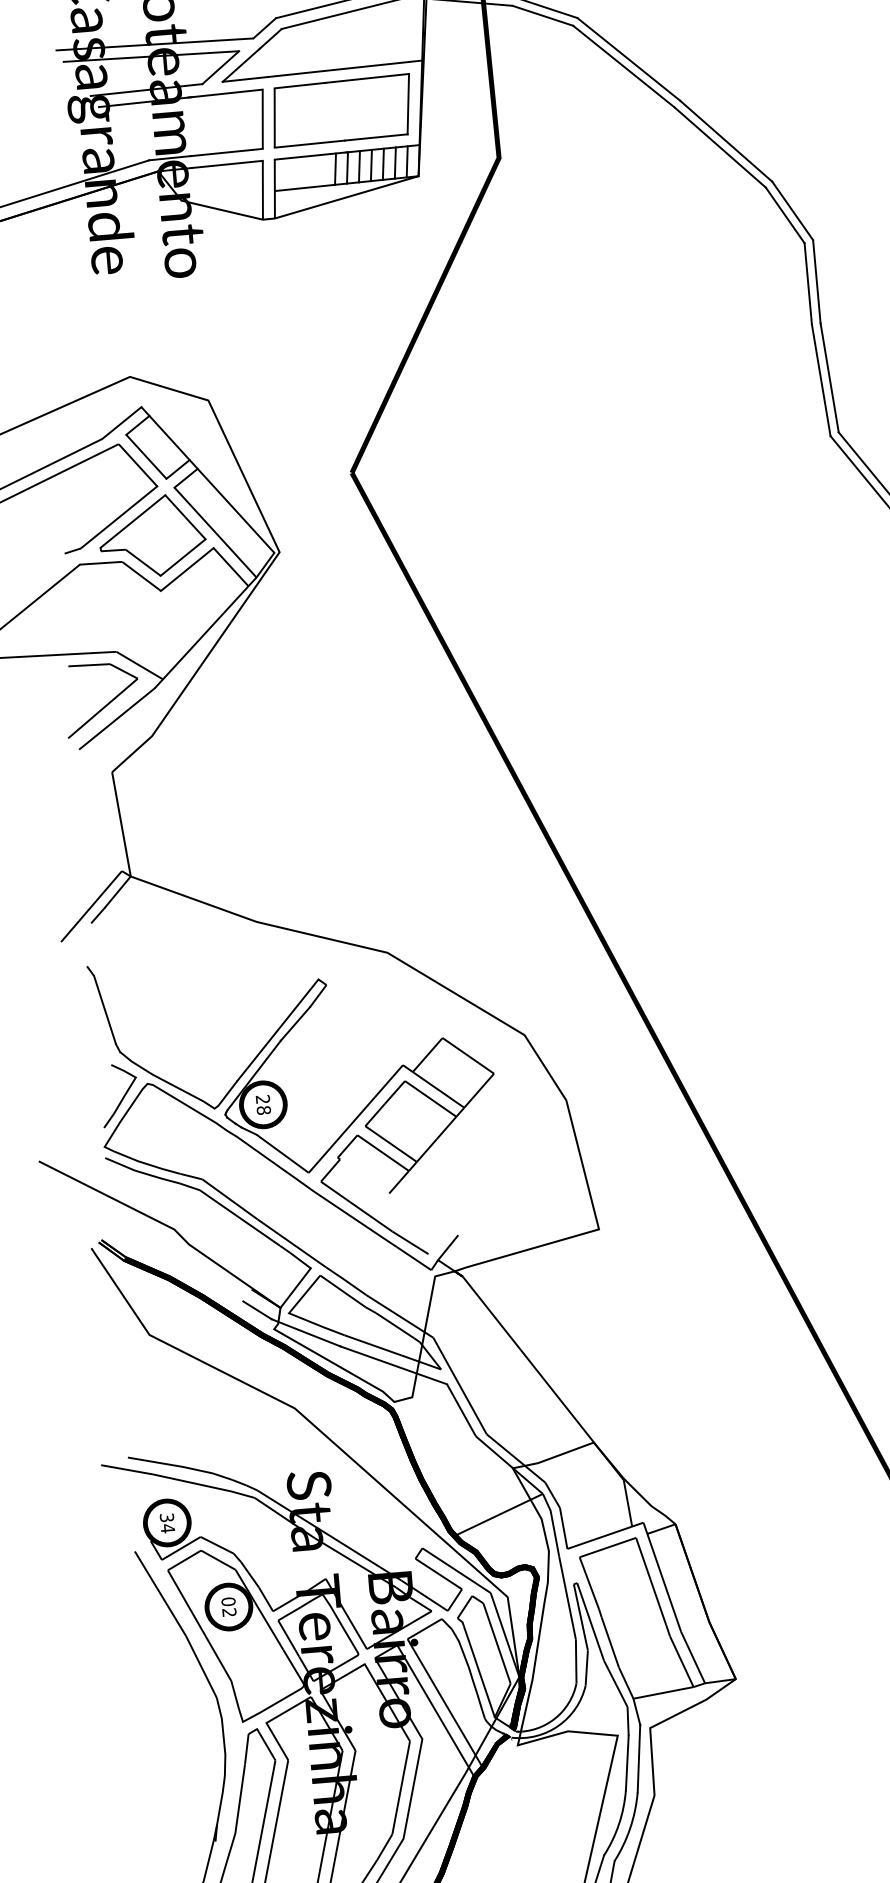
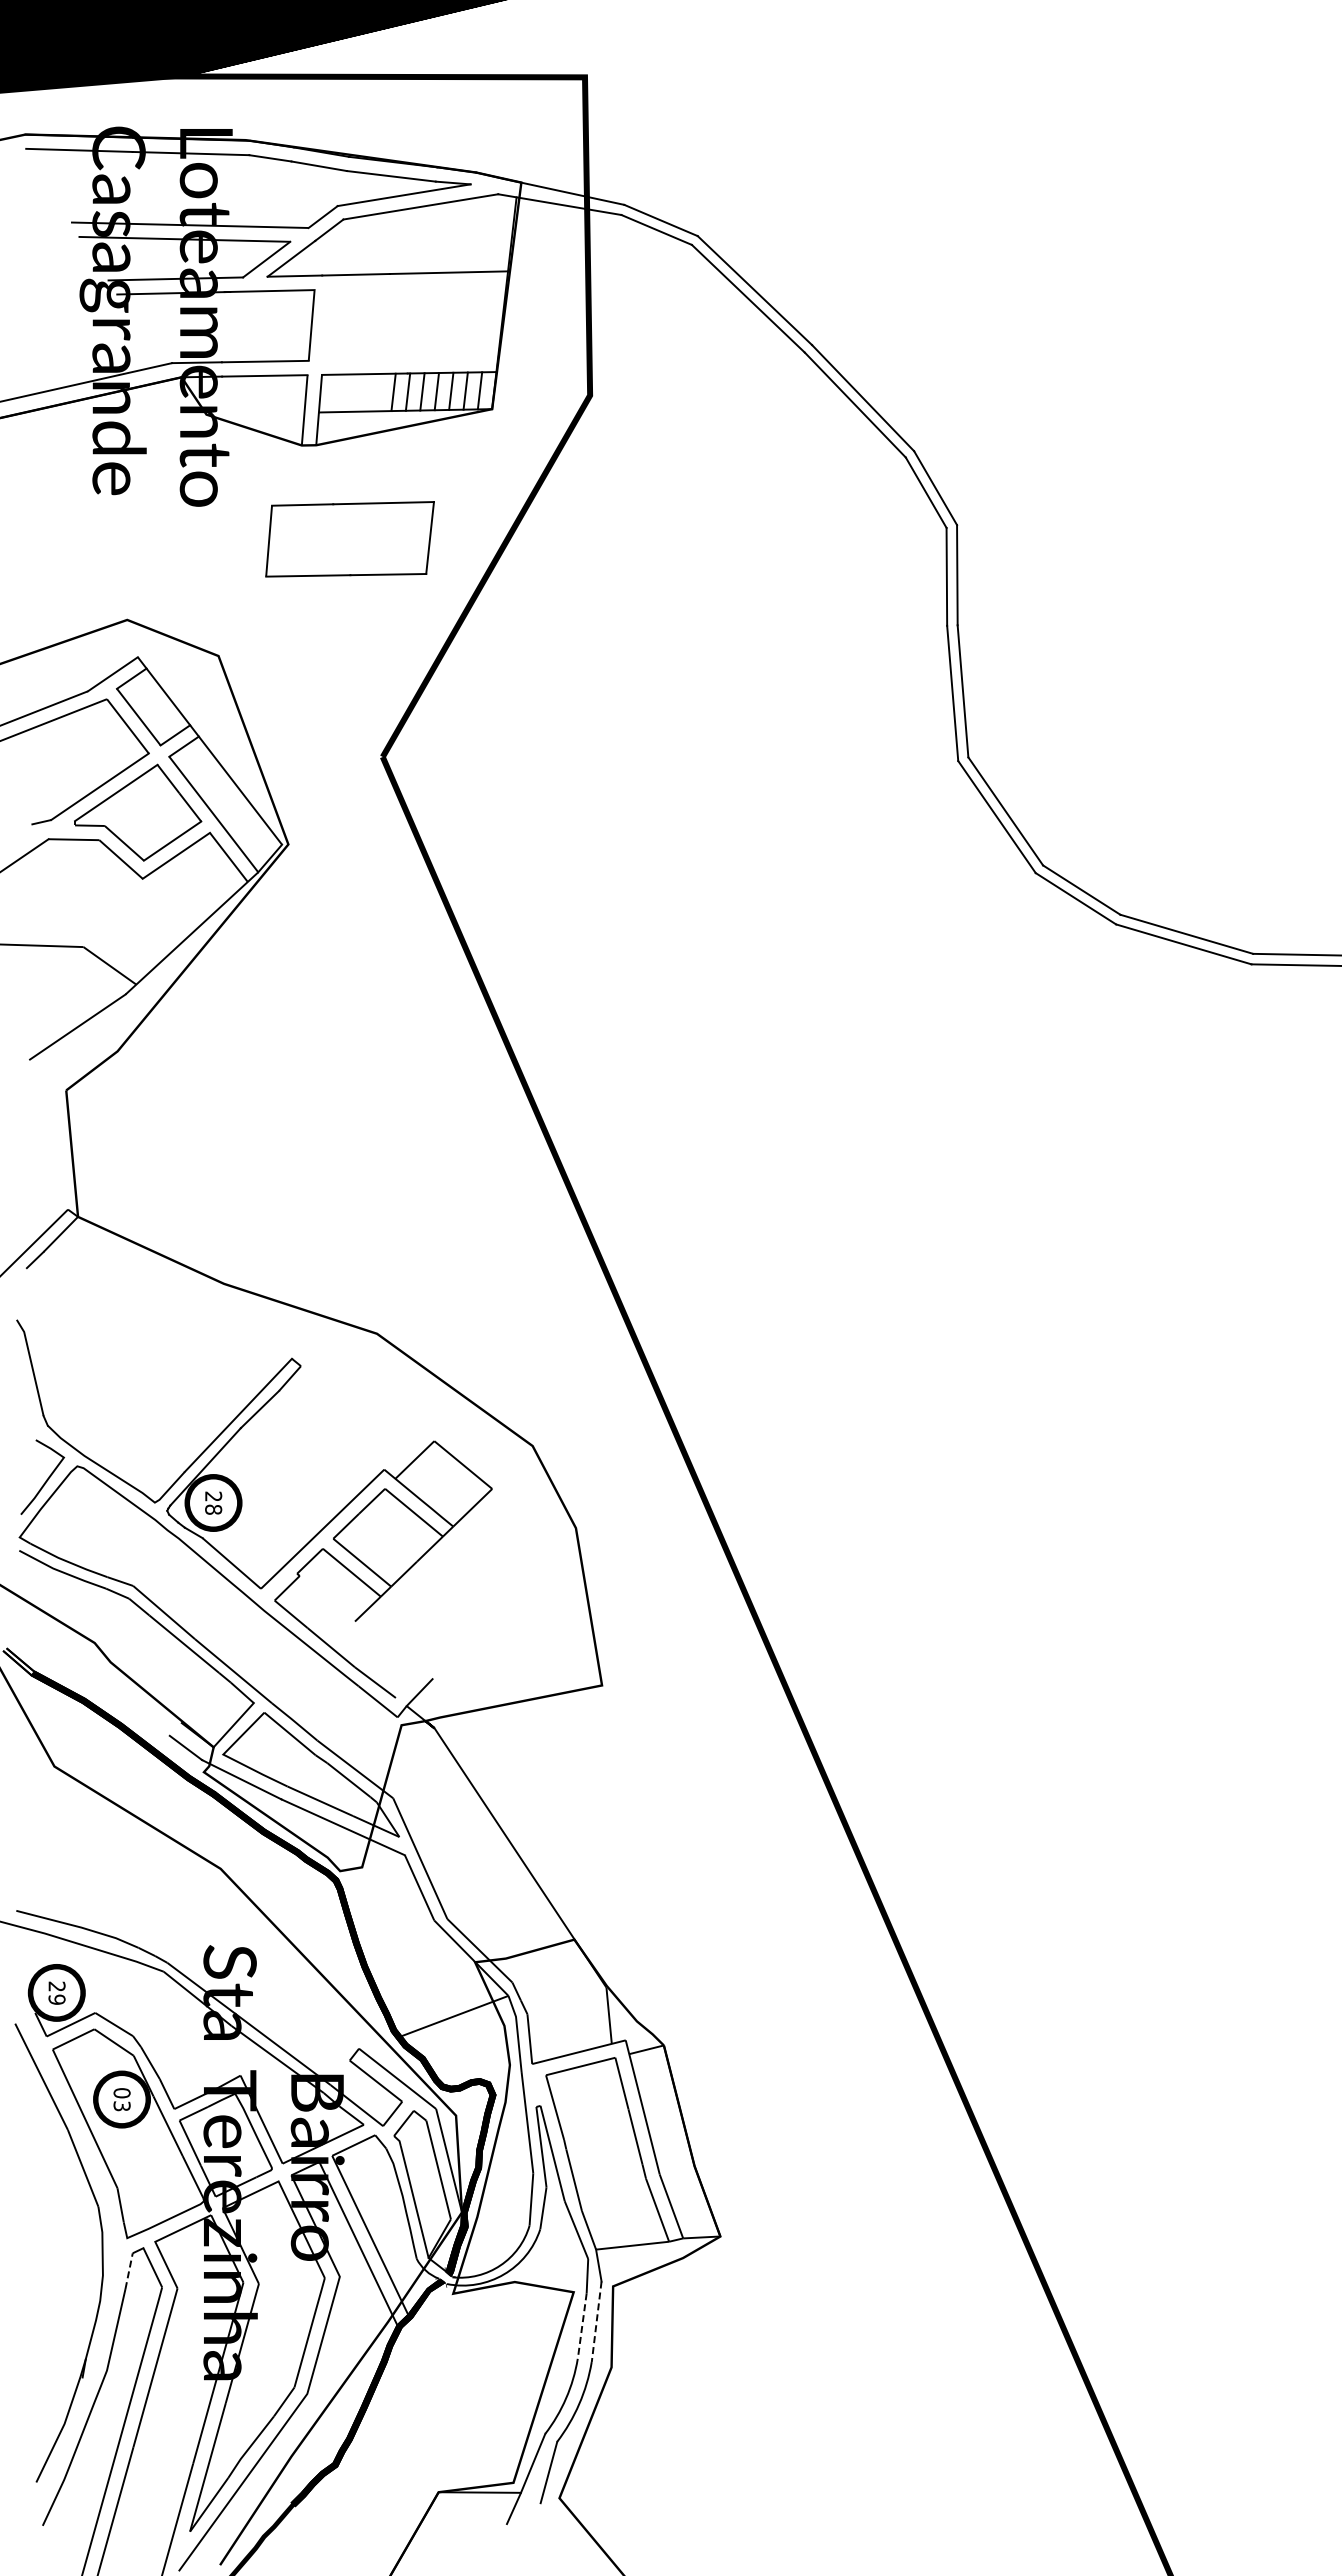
part: (341, 111) -> (349, 539), moved
part: (106, 704) -> (66, 1008), removed
text: (167, 1523) -> (56, 1993), 34 -> 29
text: (228, 1612) -> (121, 2106), 02 -> 03
line: (247, 1748) -> (129, 2270), solid -> dashed
line: (638, 1758) -> (596, 2321), solid -> dashed
line: (627, 1763) -> (582, 2326), solid -> dashed

